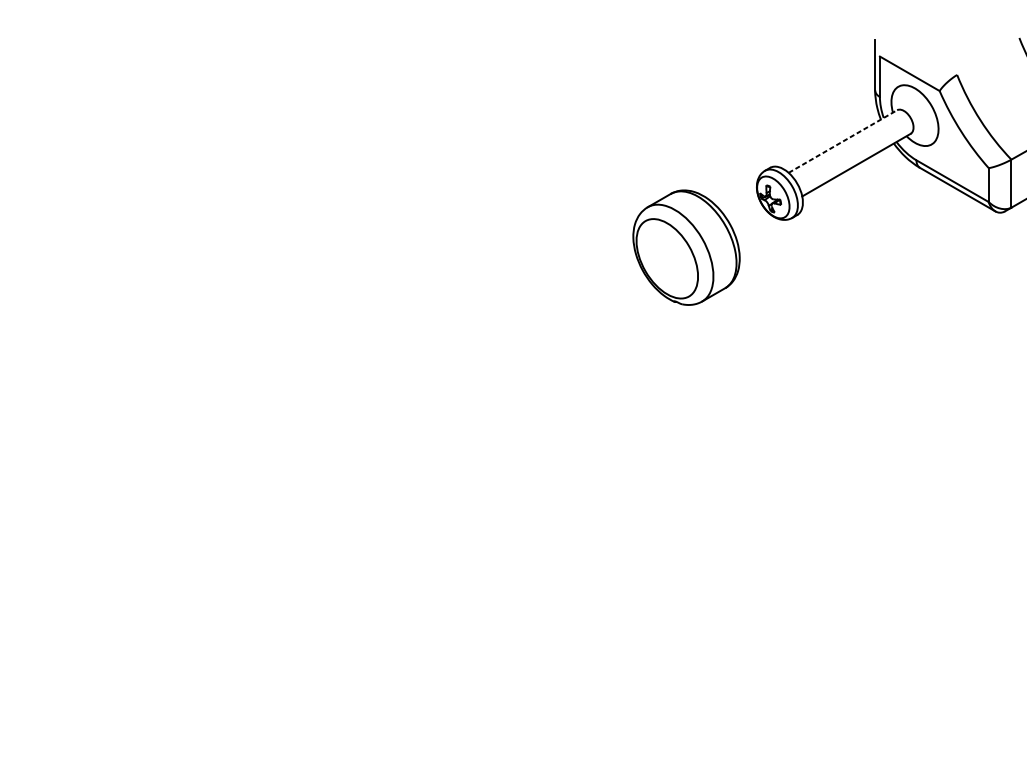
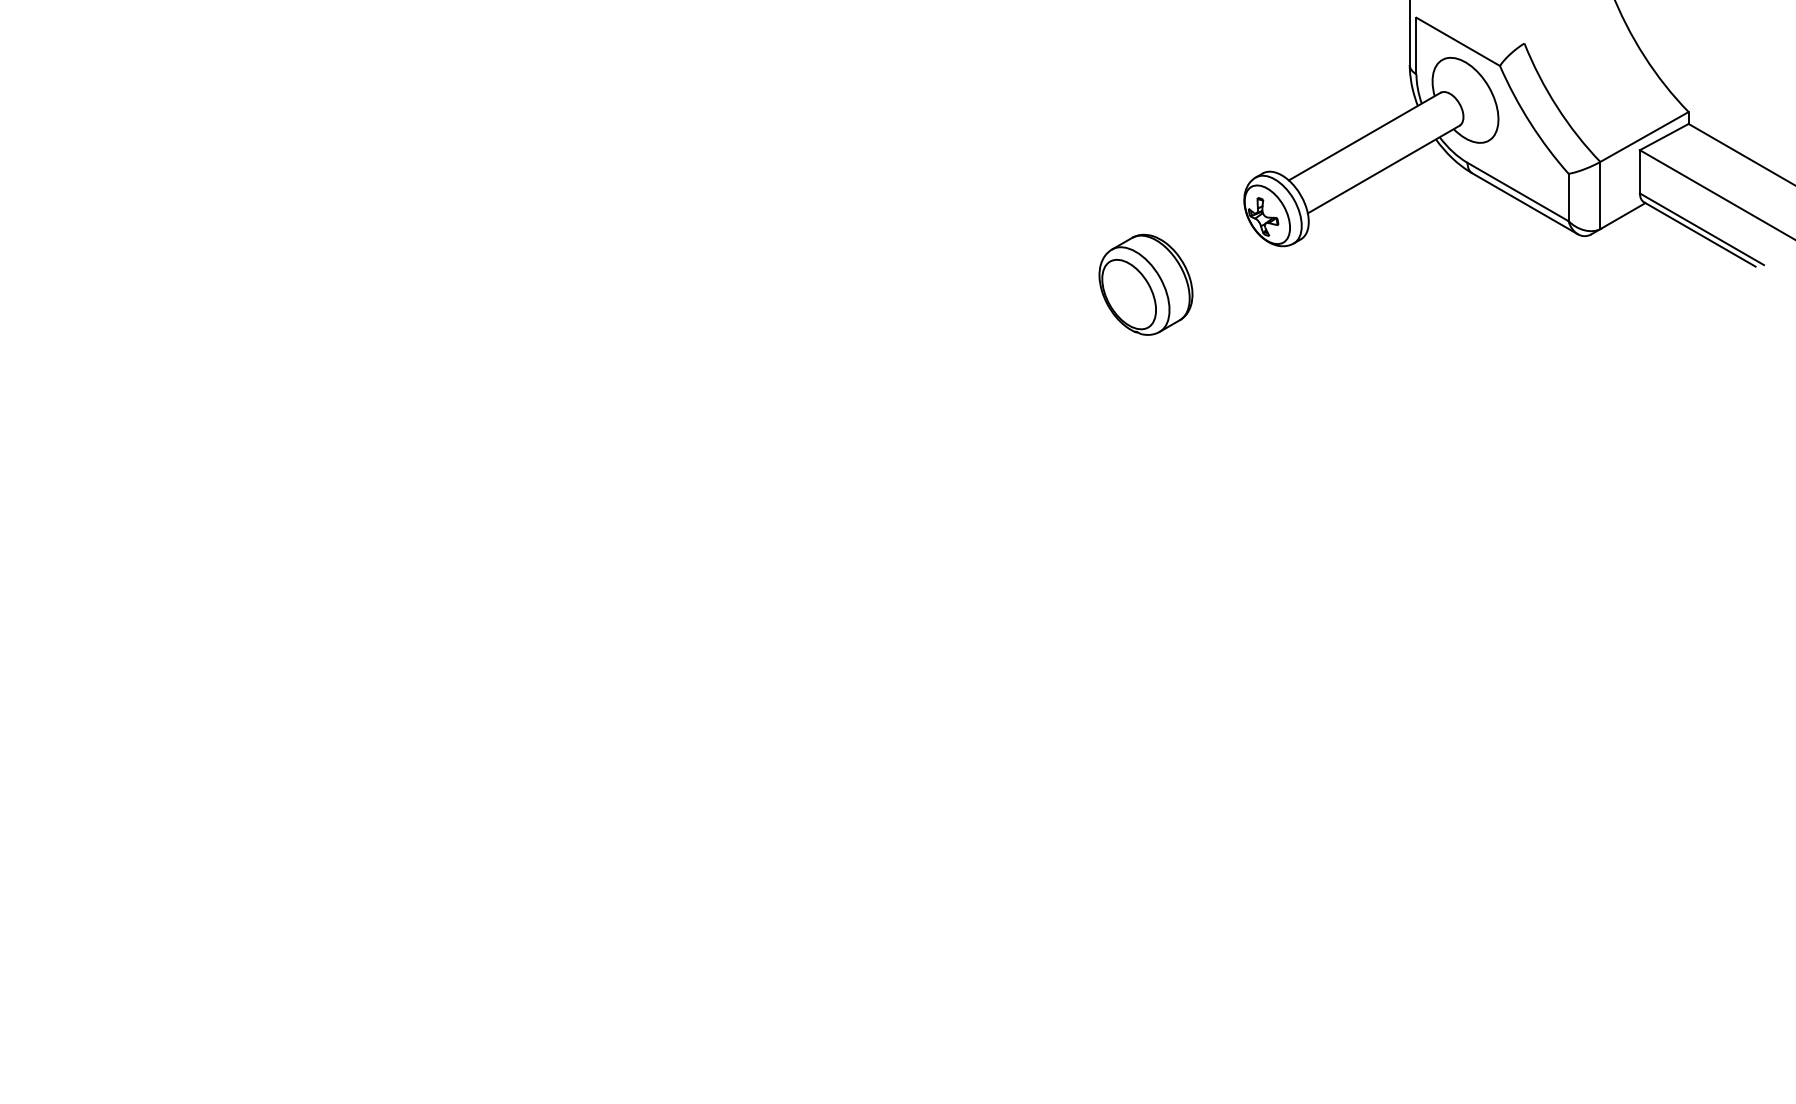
line: (842, 141) -> (1364, 136), dashed -> solid
part: (686, 247) -> (1145, 284), size x0.62

